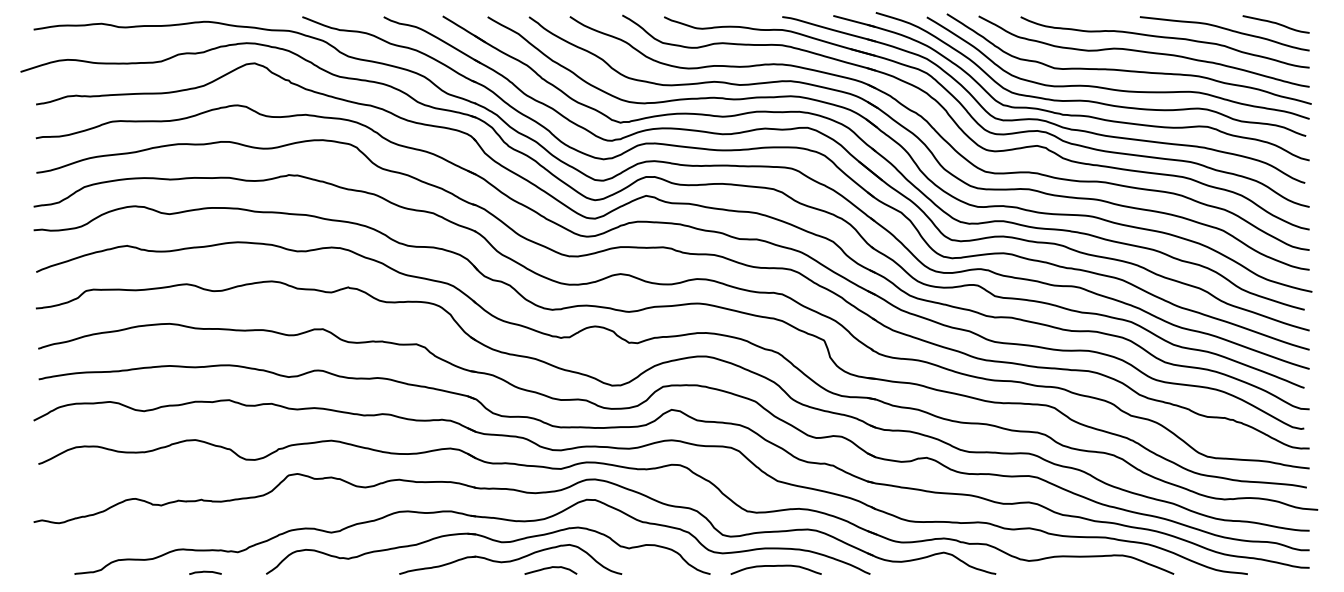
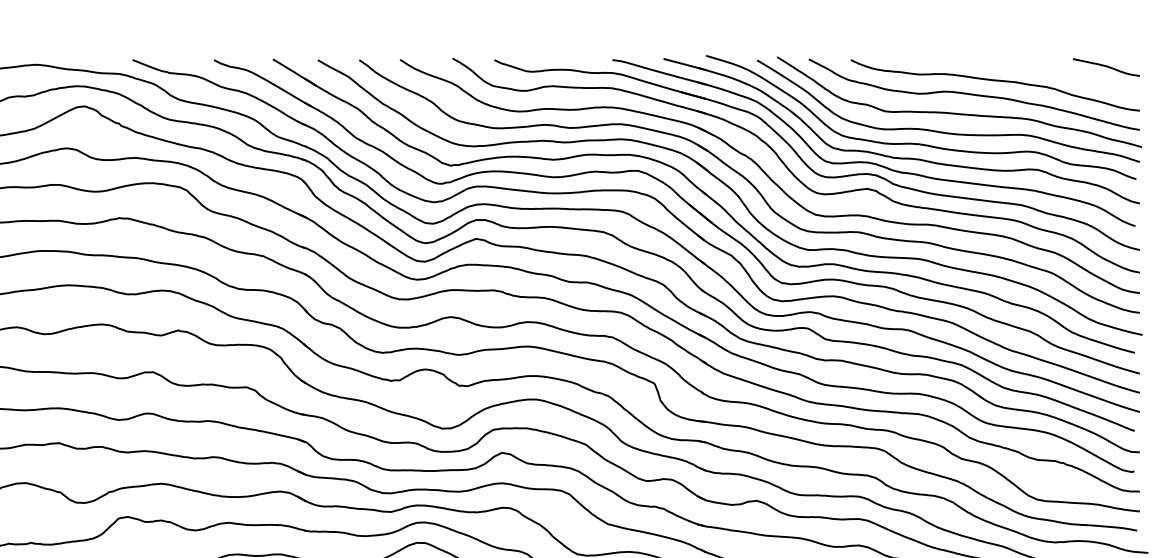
curve: (1224, 29) -> (1054, 72), removed

